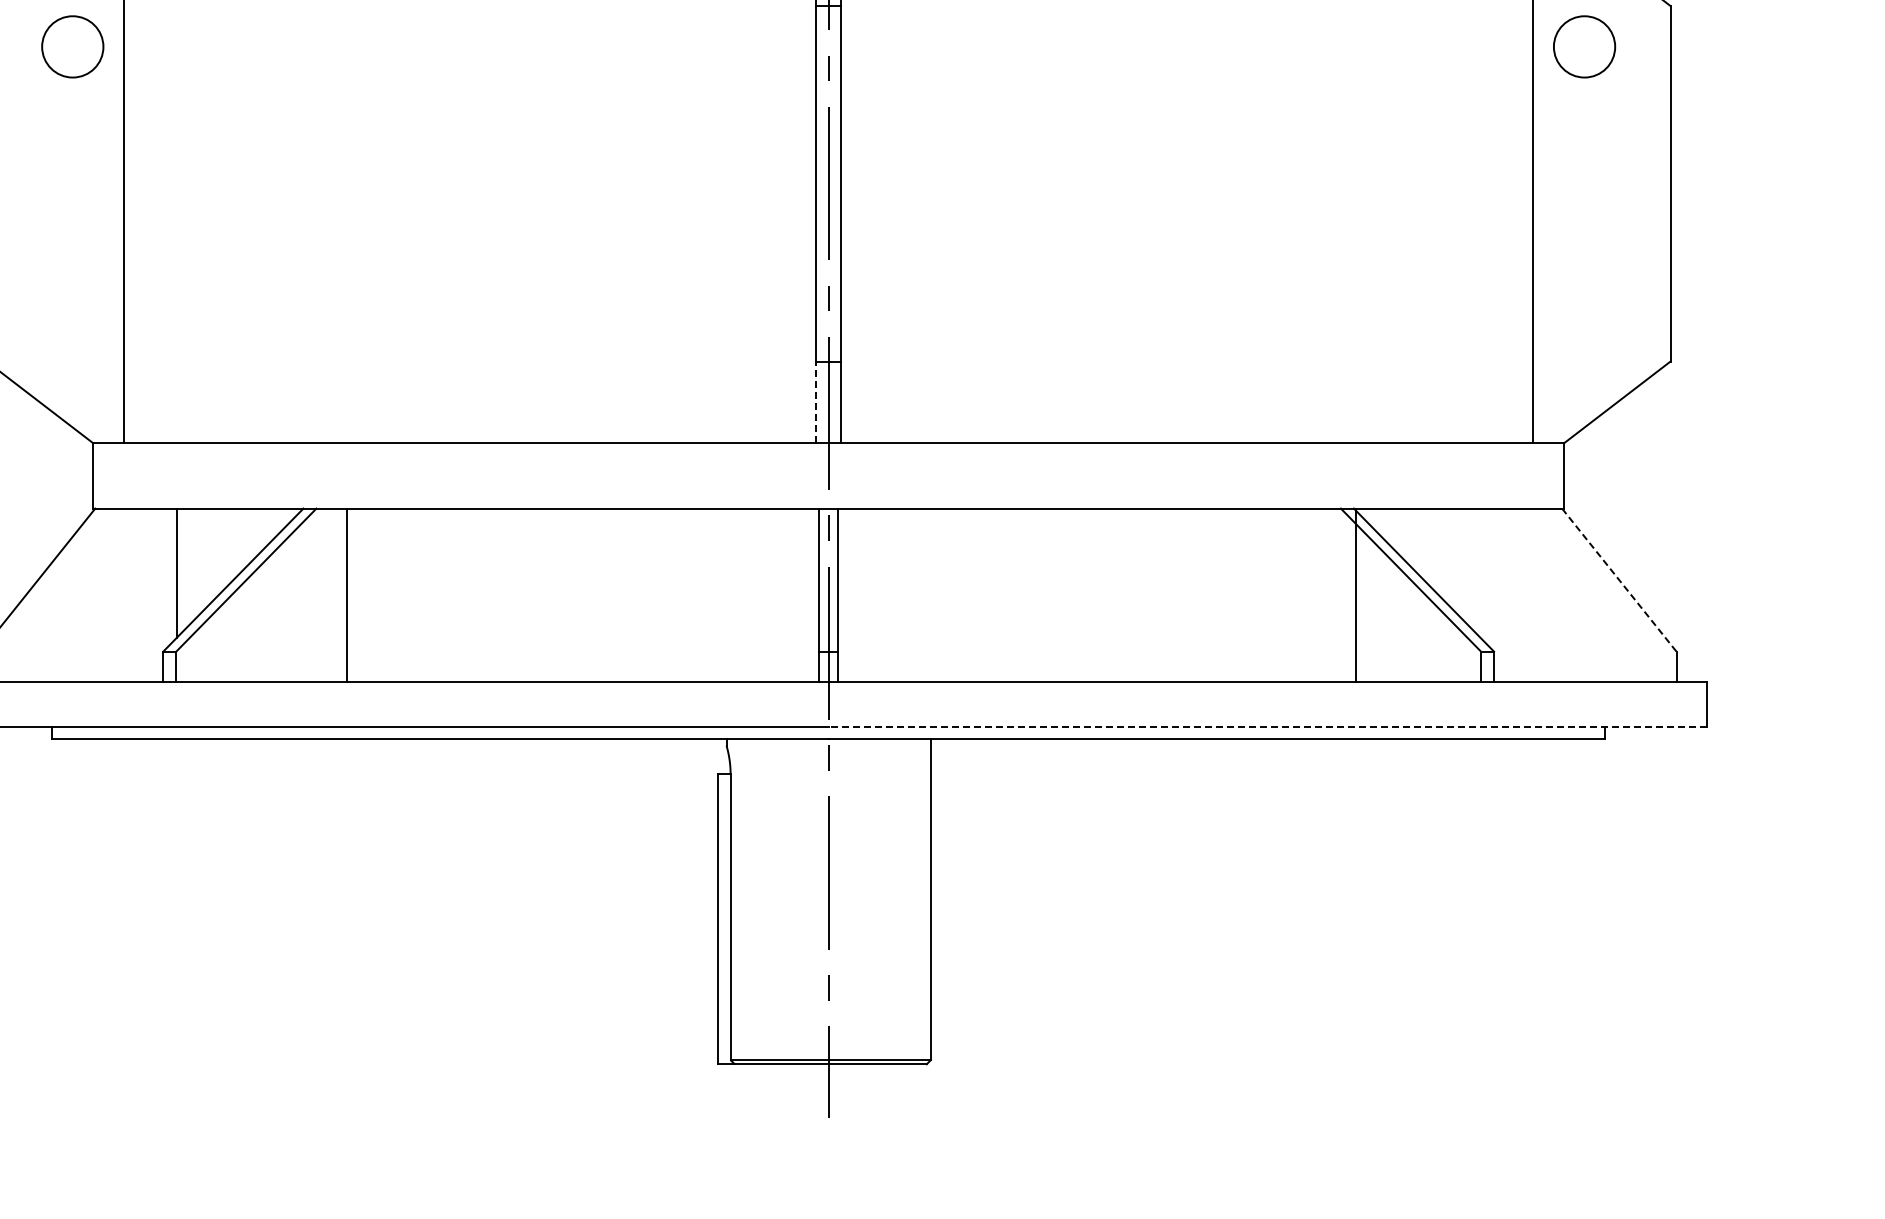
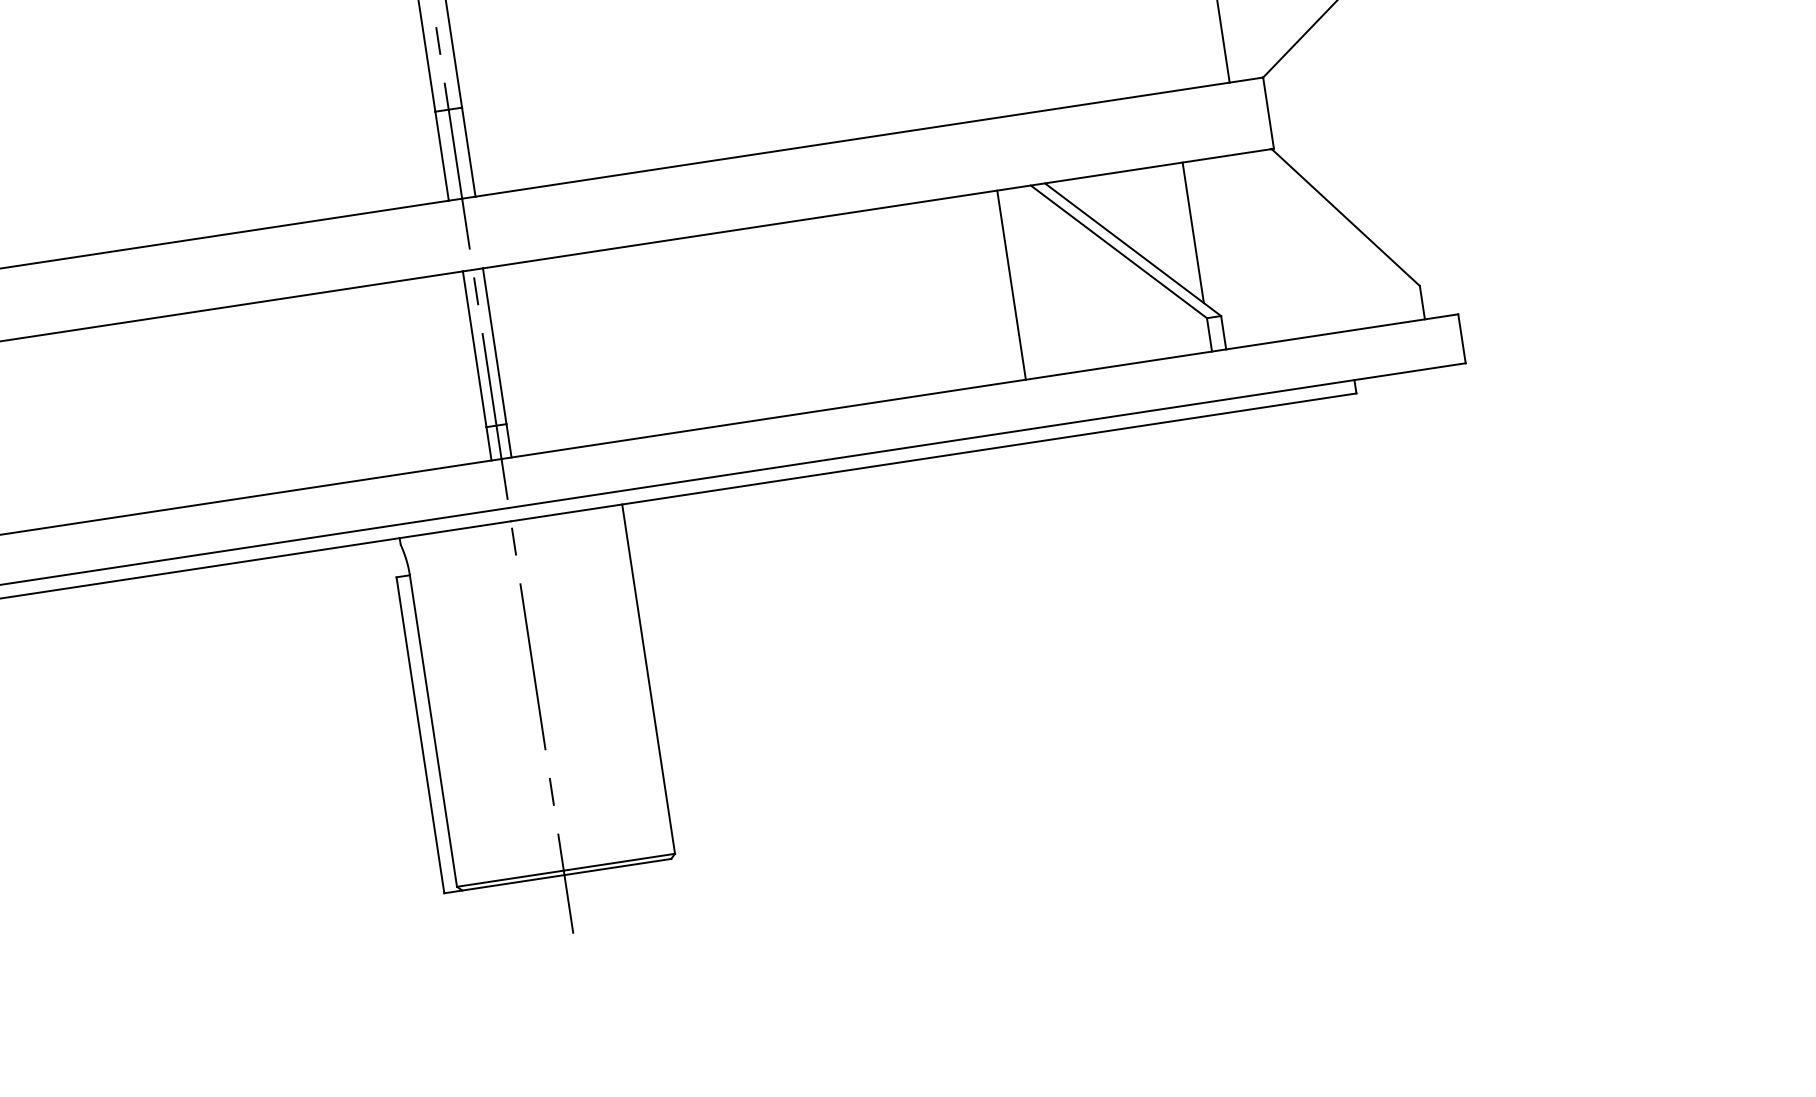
line: (816, 402) -> (442, 156), dashed -> solid
line: (1480, 572) -> (1193, 232), added
line: (1619, 580) -> (1346, 217), dashed -> solid
line: (1356, 595) -> (1012, 285), moved
line: (1267, 727) -> (986, 436), dashed -> solid

